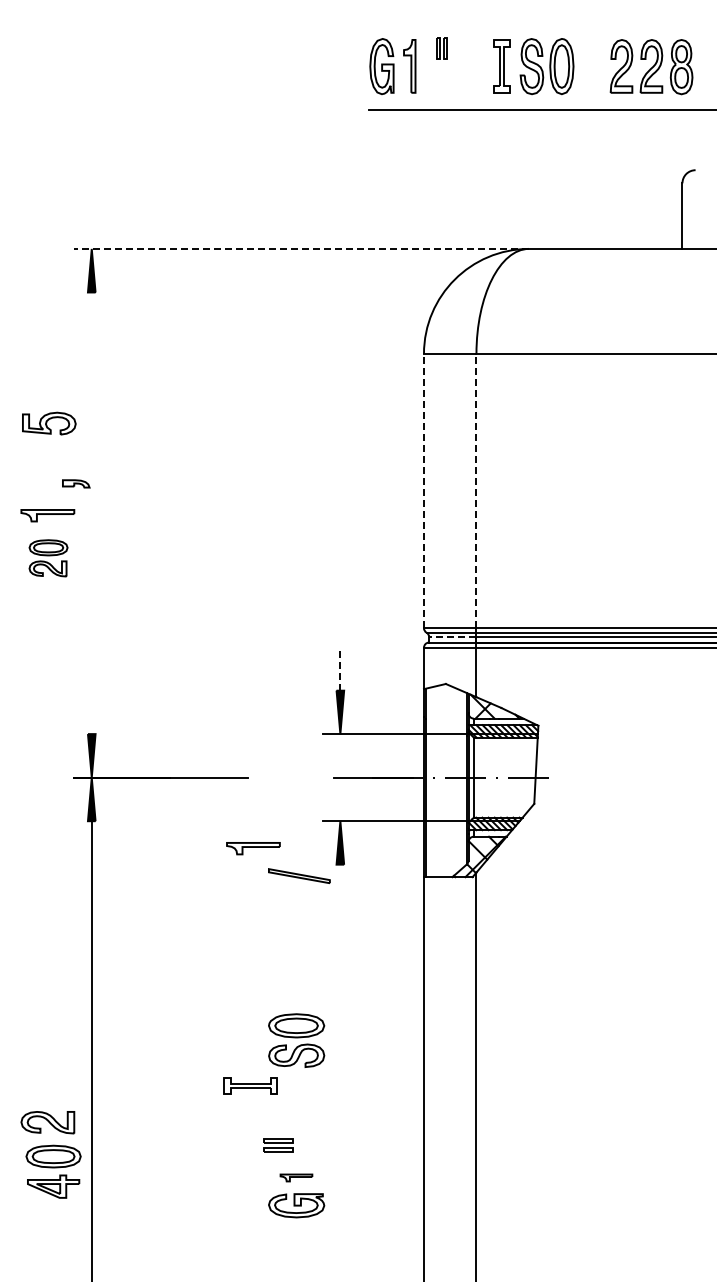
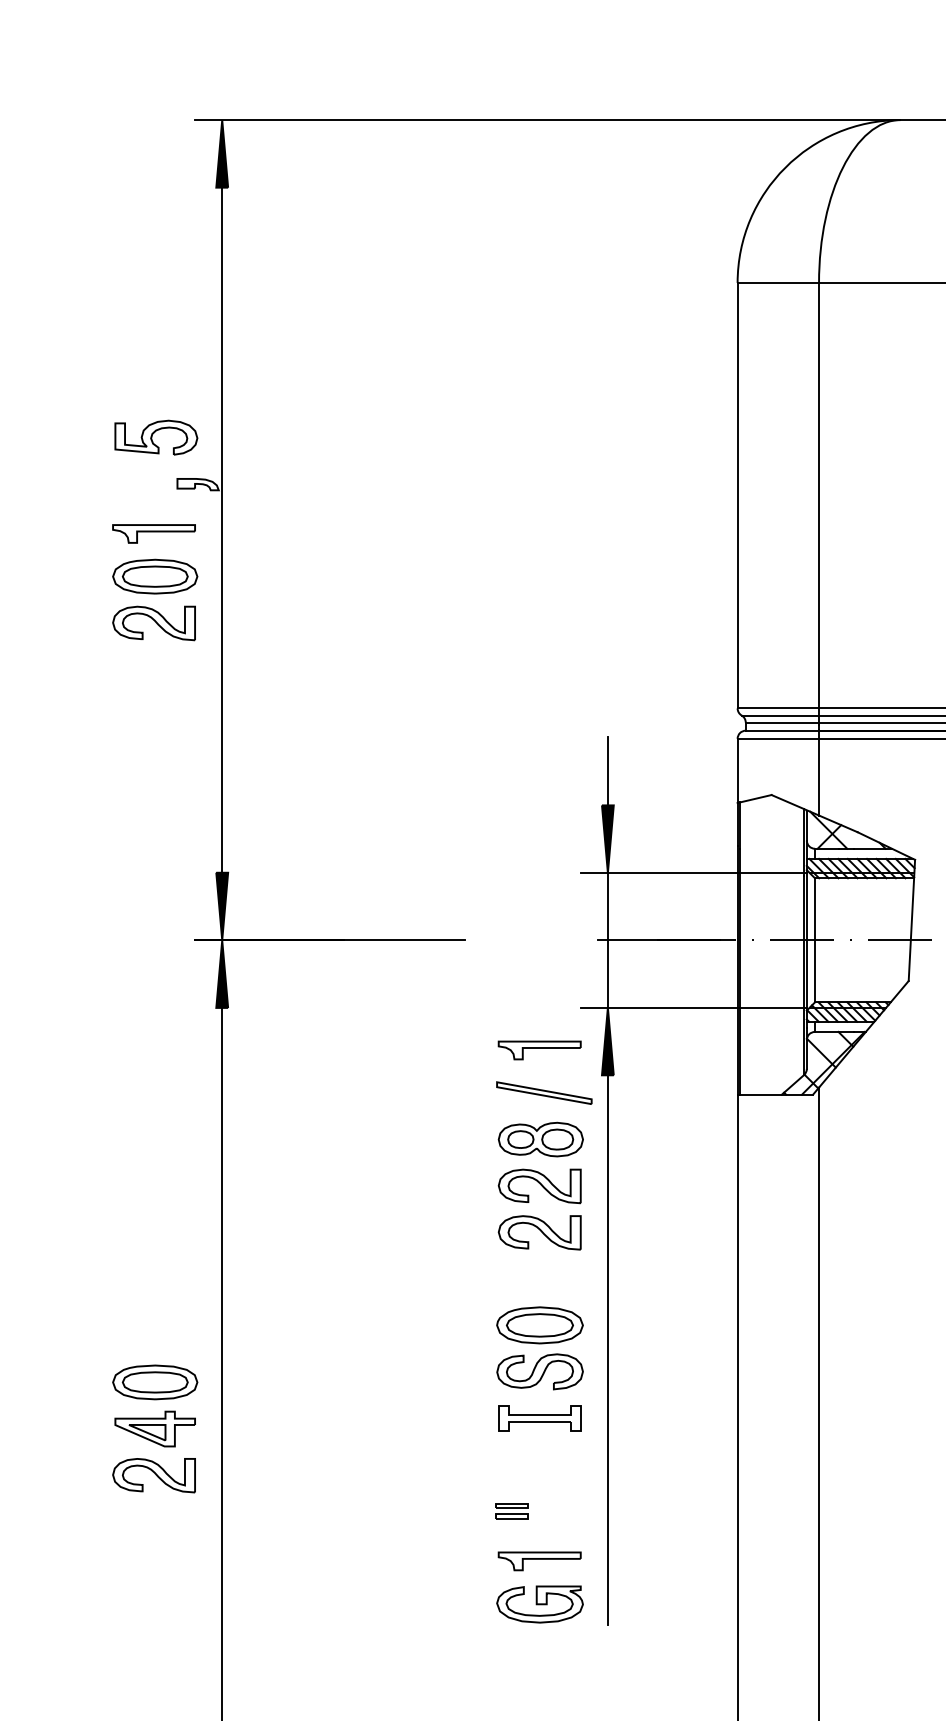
line: (301, 248) -> (547, 119), dashed -> solid
part: (49, 423) -> (156, 437), moved
line: (423, 490) -> (736, 494), dashed -> solid
line: (476, 490) -> (819, 494), dashed -> solid
line: (91, 513) -> (221, 530), added
part: (48, 558) -> (155, 600), size x1.43
line: (452, 637) -> (781, 722), dashed -> solid
line: (340, 668) -> (608, 770), dashed -> solid
line: (340, 777) -> (608, 940), added
part: (253, 848) -> (539, 1050), moved
part: (297, 935) -> (541, 1185), added
line: (340, 1041) -> (608, 1349), added
part: (250, 1085) -> (539, 1417), moved
part: (278, 1145) -> (511, 1511), size x0.71
part: (53, 1171) -> (155, 1405), moved
part: (296, 1177) -> (539, 1560), size x1.67

